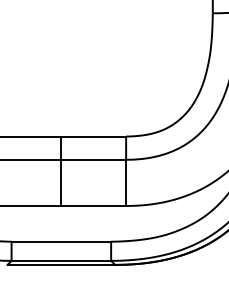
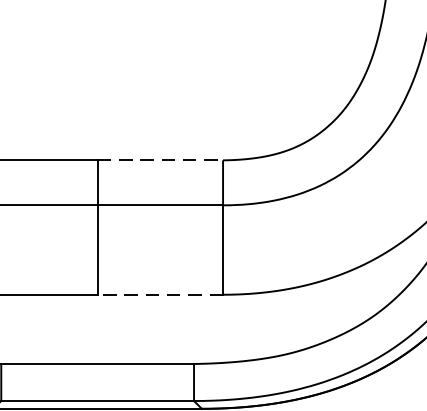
line: (94, 136) -> (161, 160), solid -> dashed
line: (93, 205) -> (159, 293), solid -> dashed

